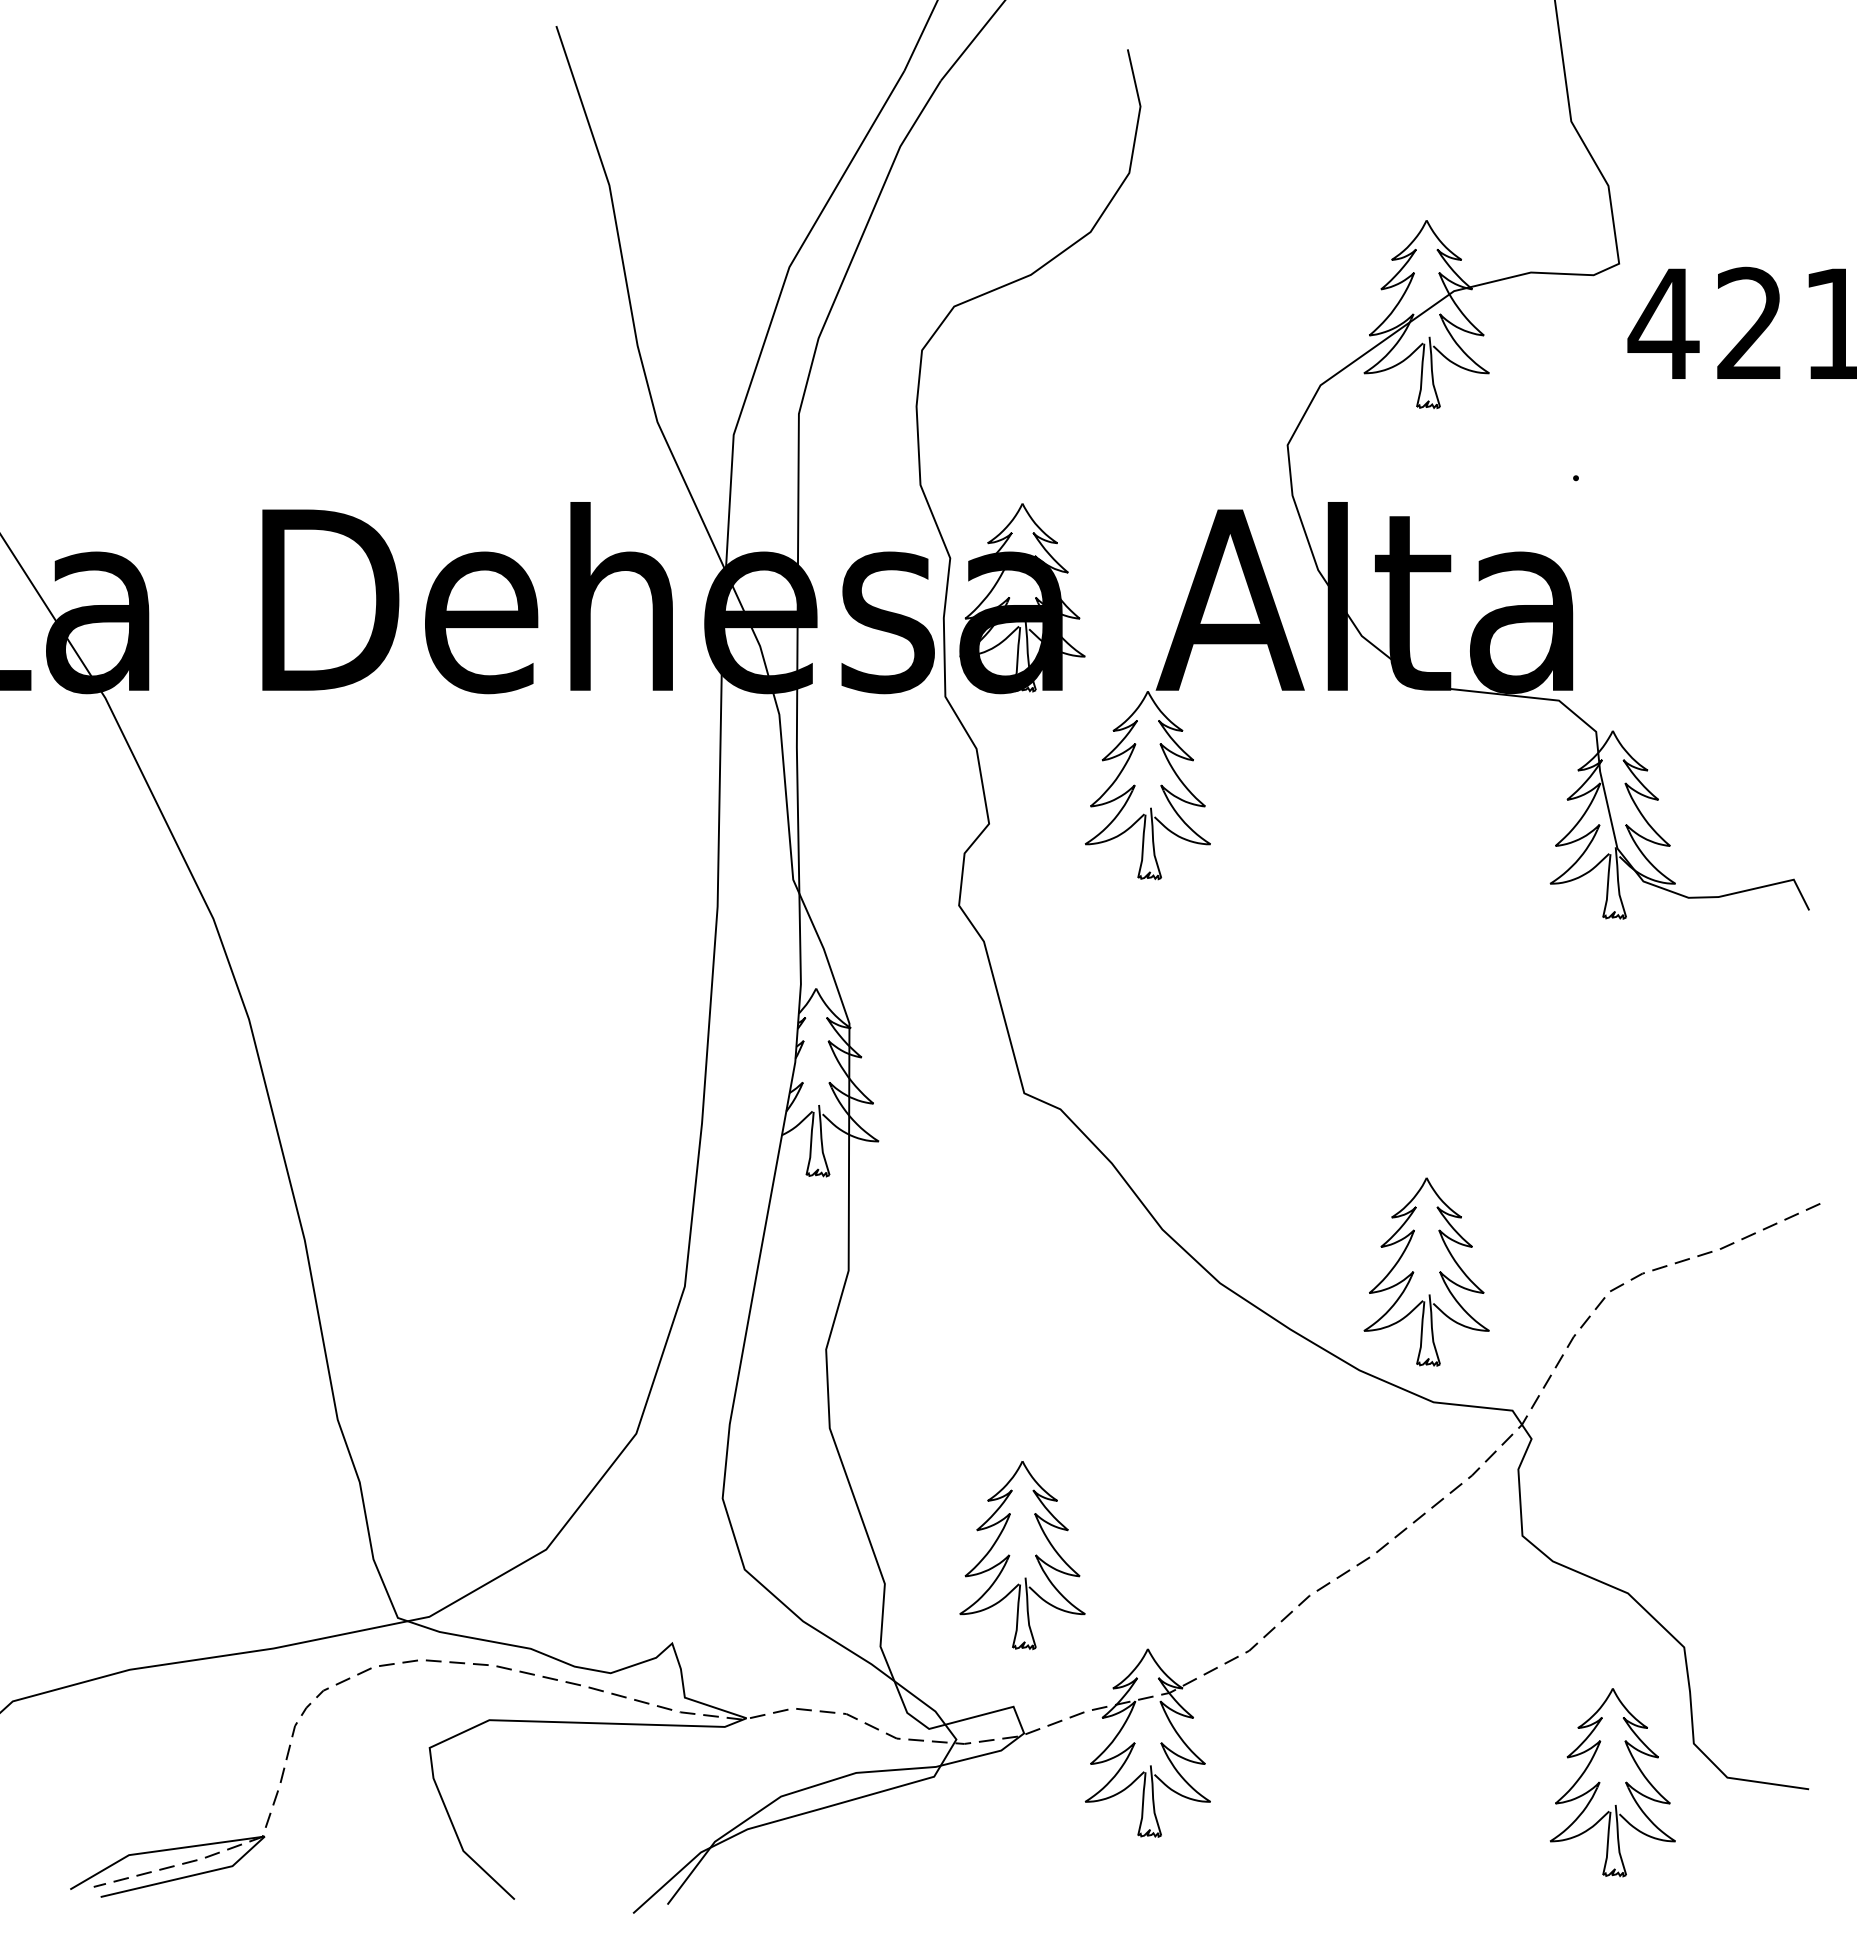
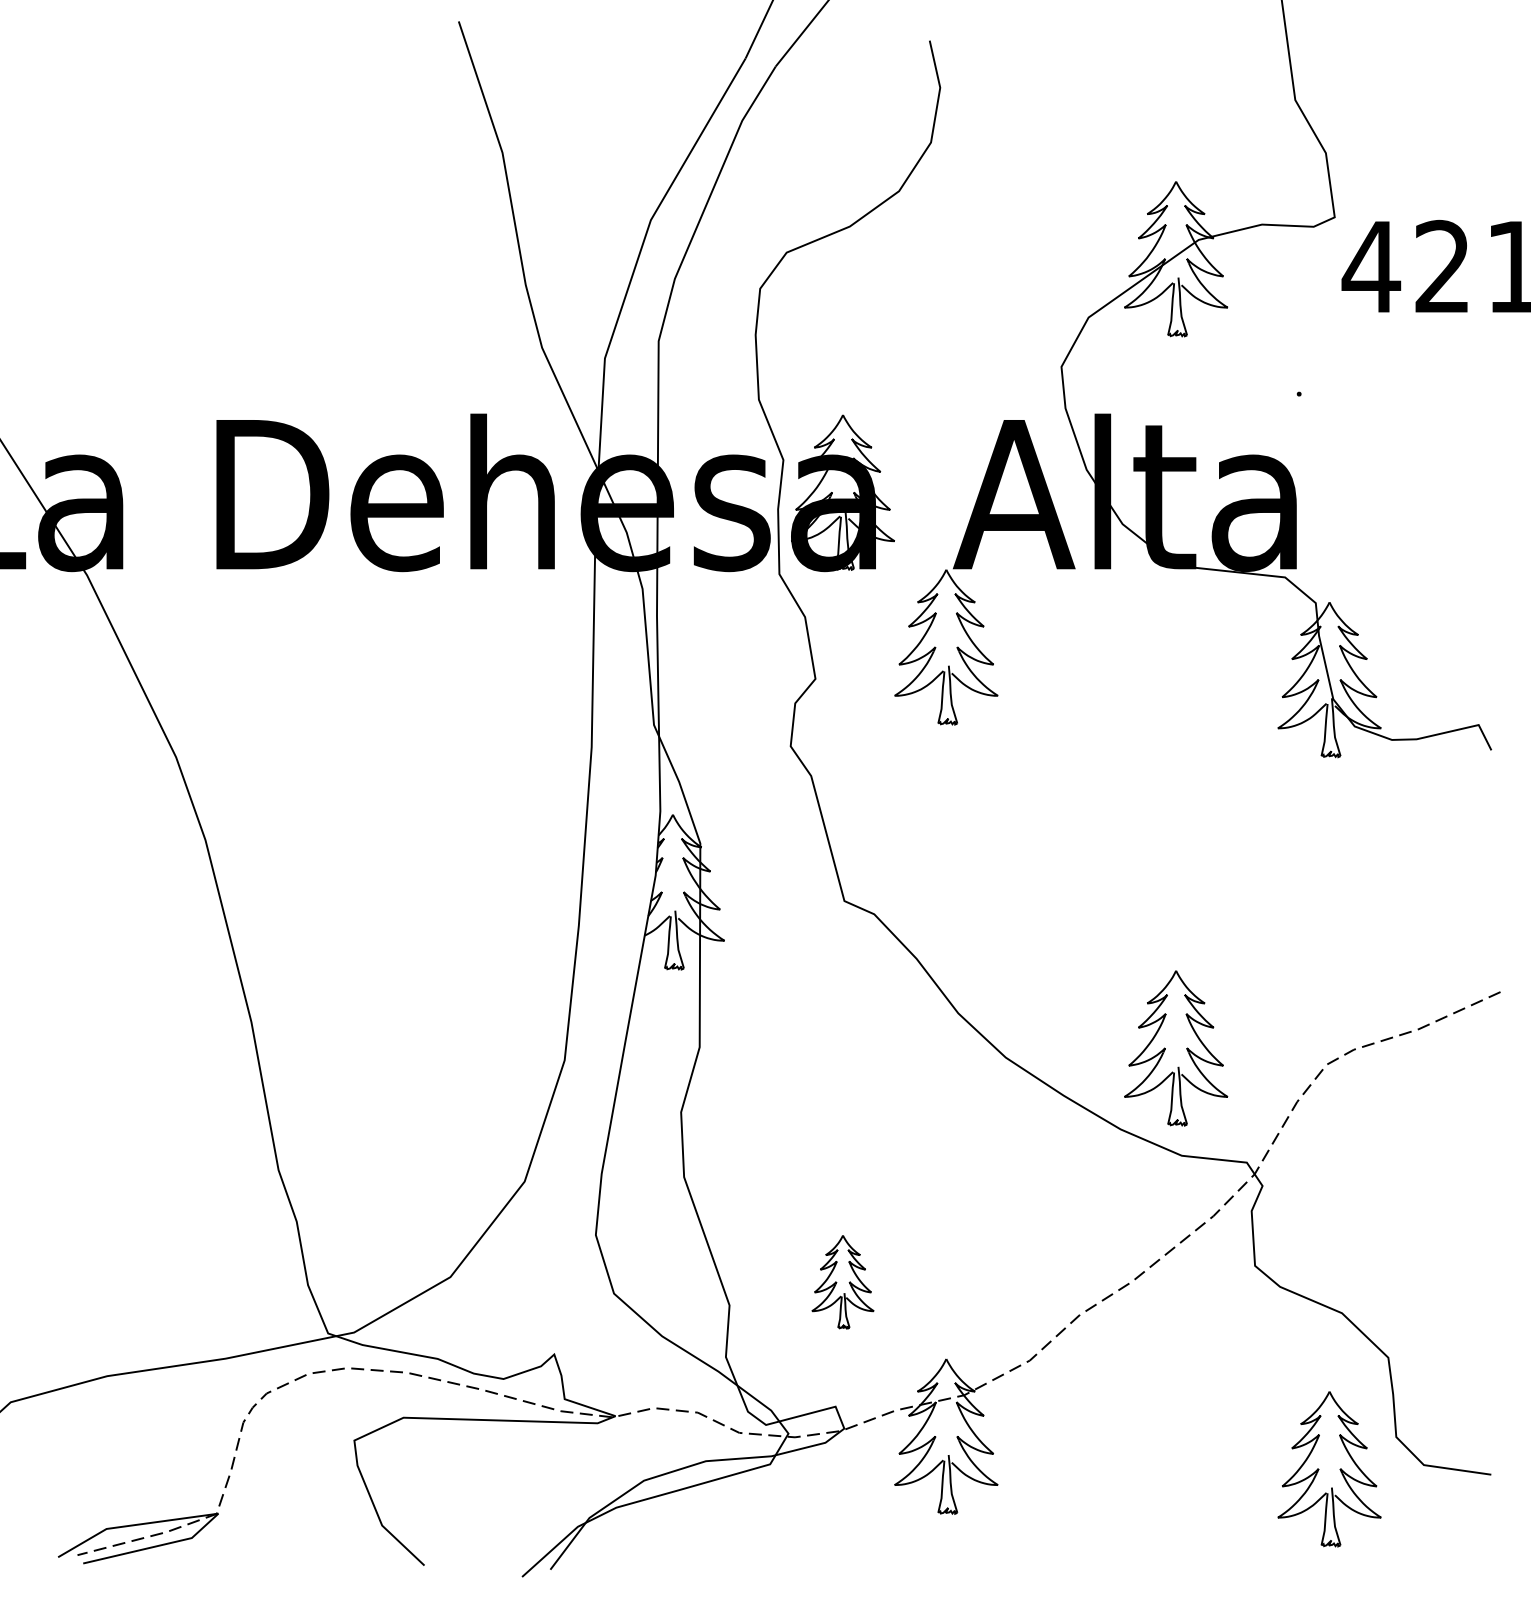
part: (1022, 1555) -> (842, 1282), size x0.6

